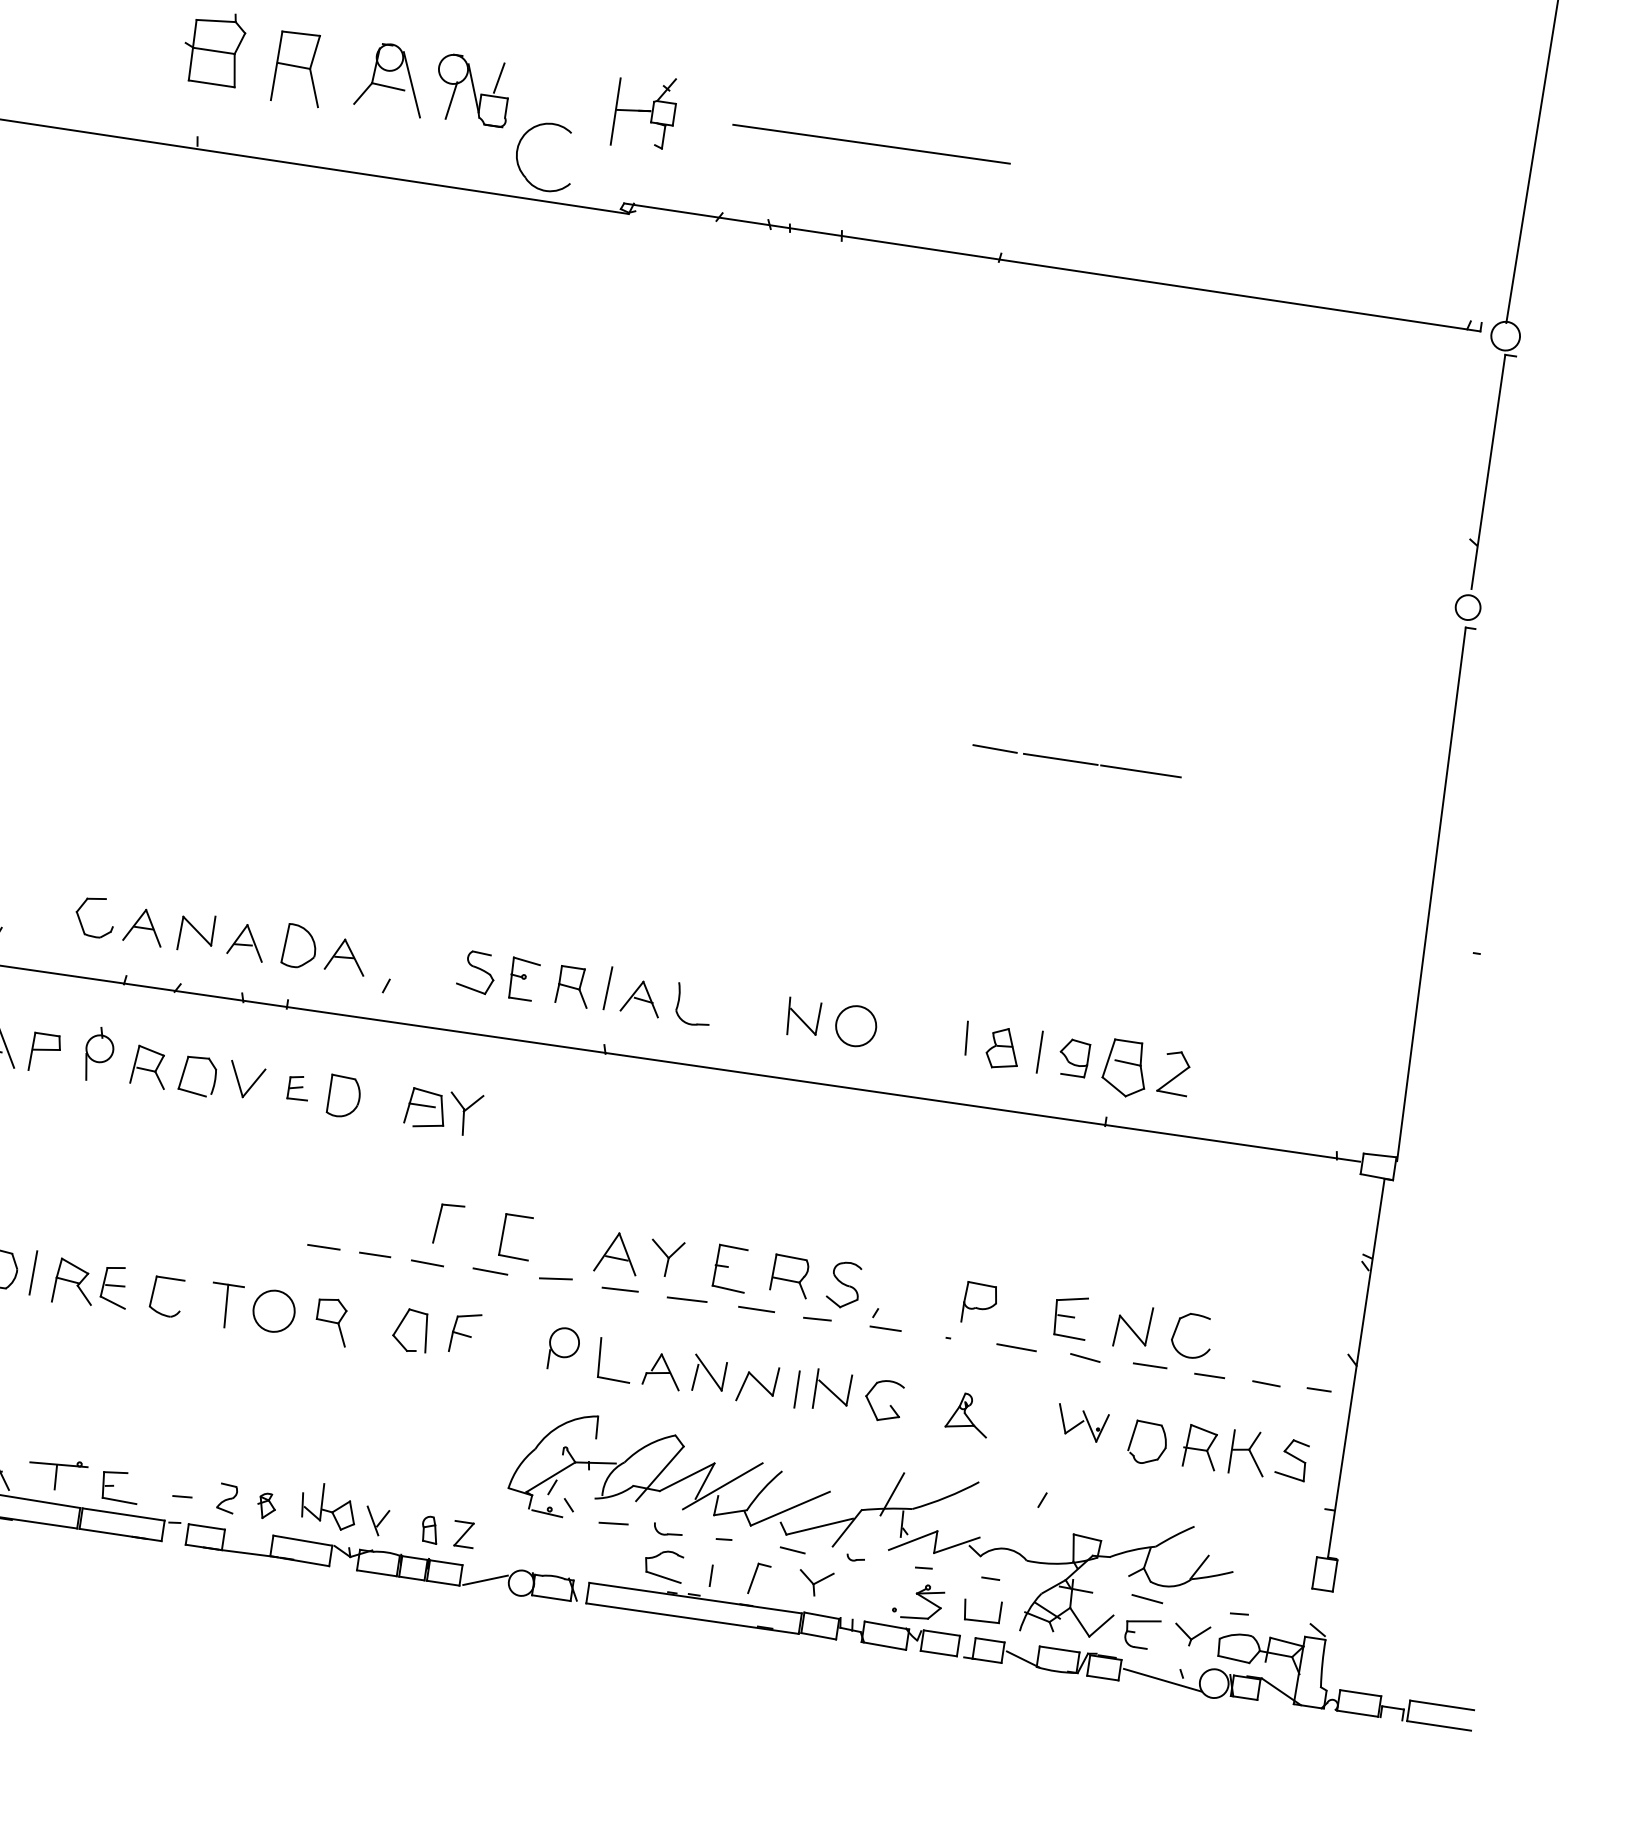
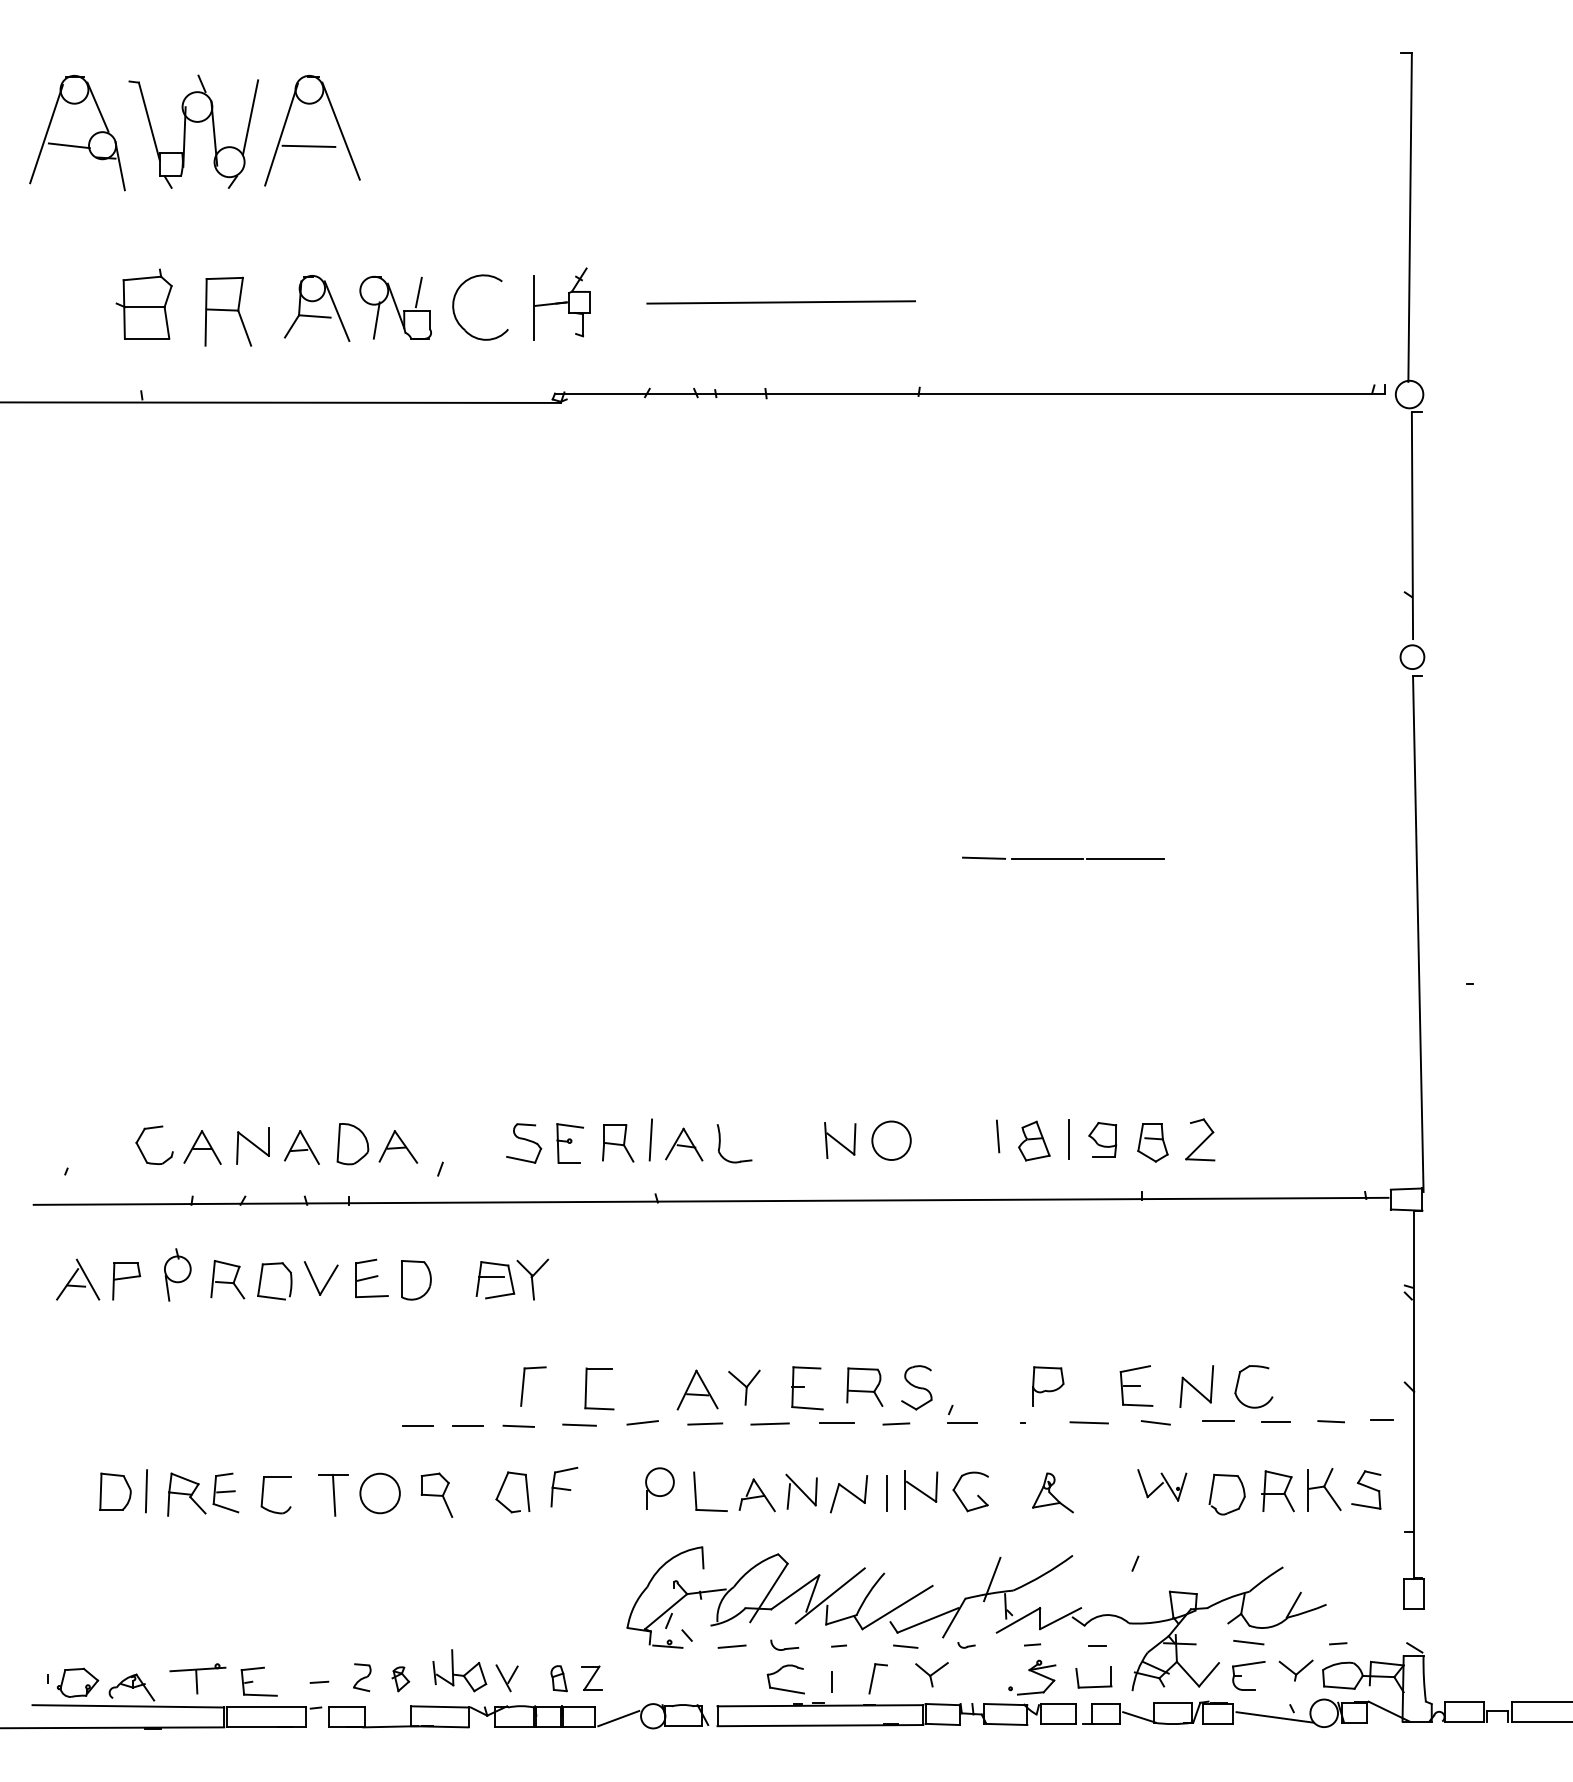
part: (518, 162) -> (456, 316), moved
part: (1125, 1068) -> (1152, 1142), size x0.71
part: (298, 1088) -> (371, 1278), size x1.67

